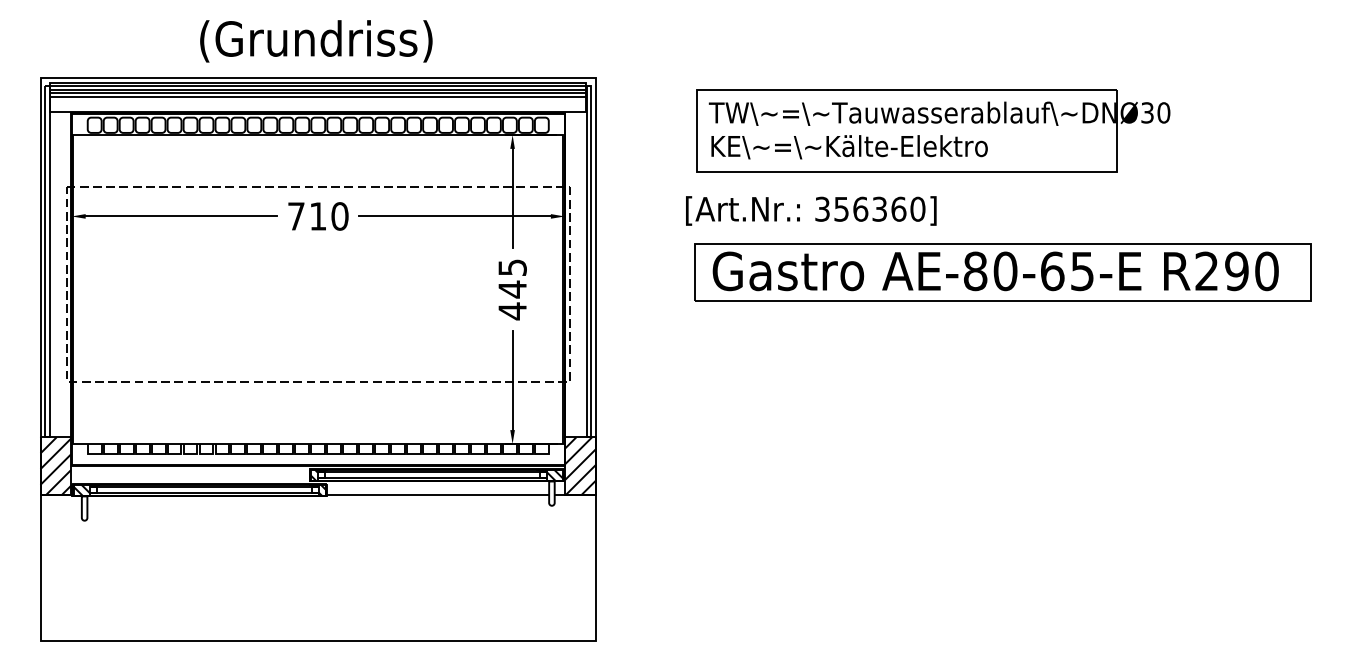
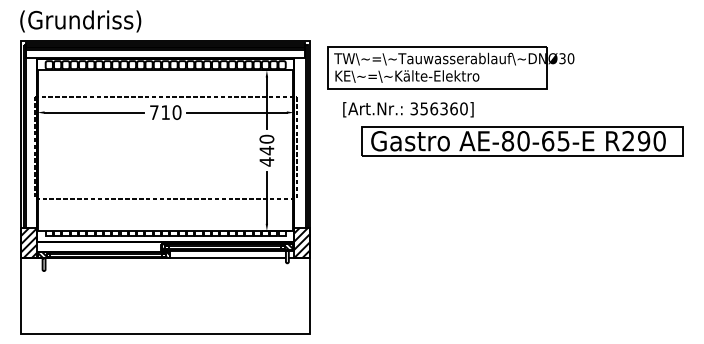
text: (315, 41) -> (80, 21), moved
part: (932, 129) -> (450, 67), moved
text: (811, 210) -> (408, 109), moved
text: (511, 266) -> (266, 138), 445 -> 440

